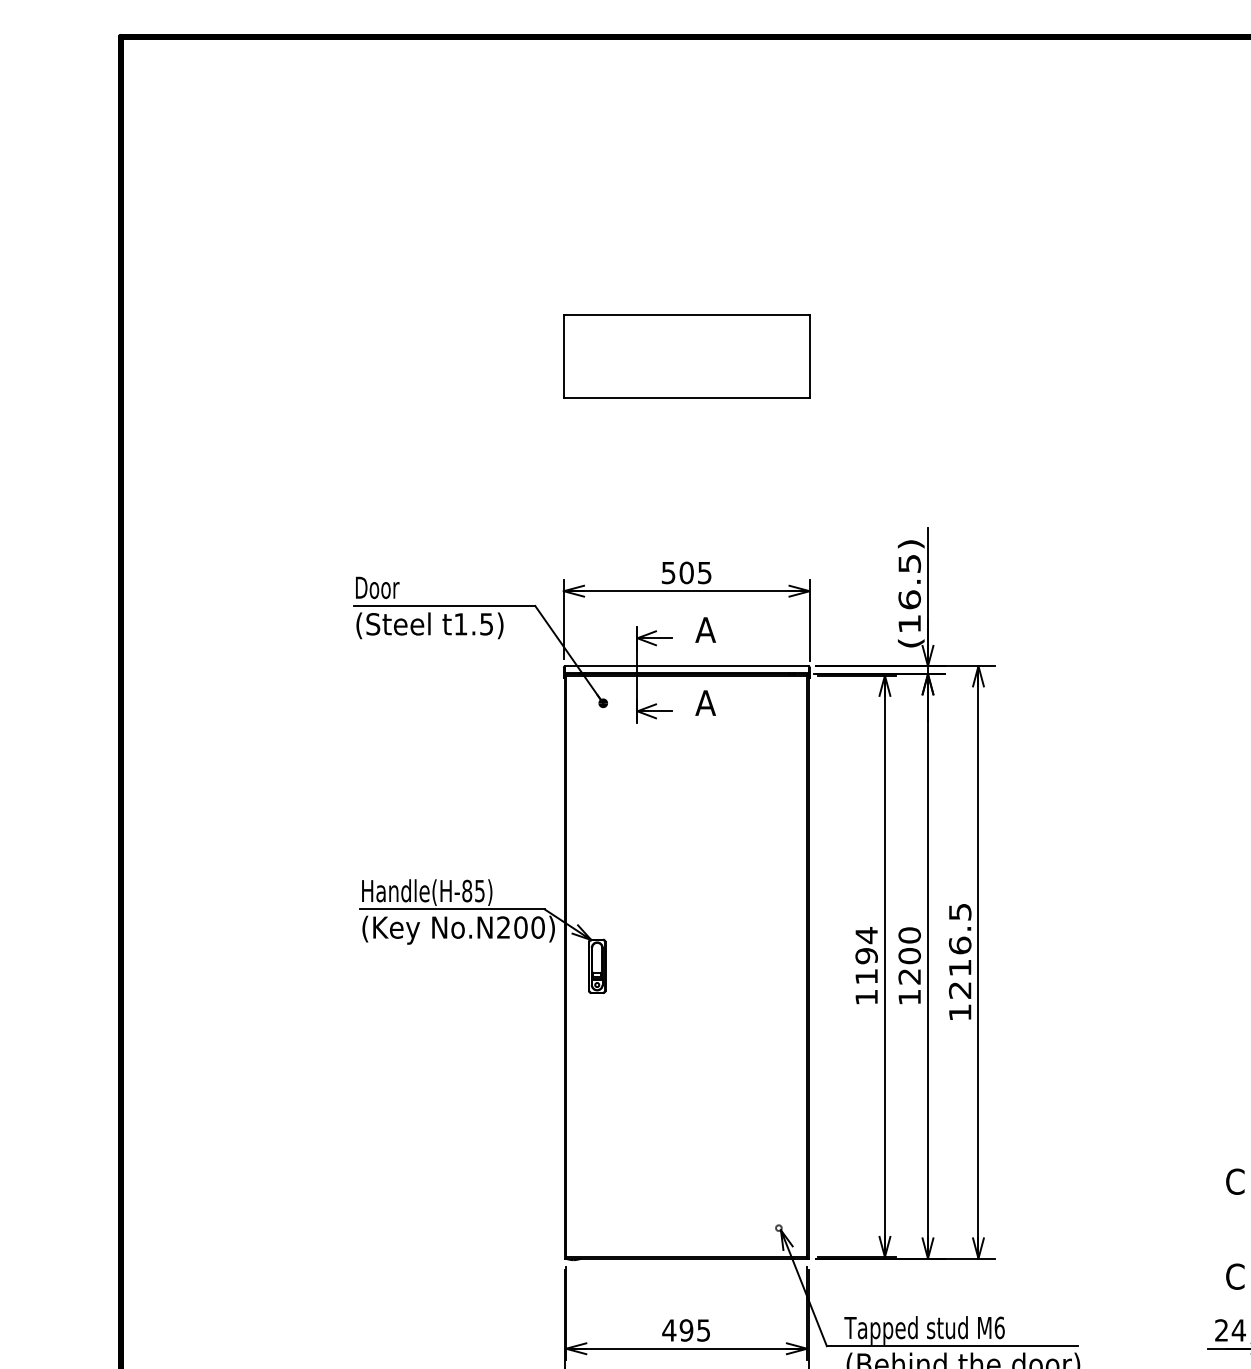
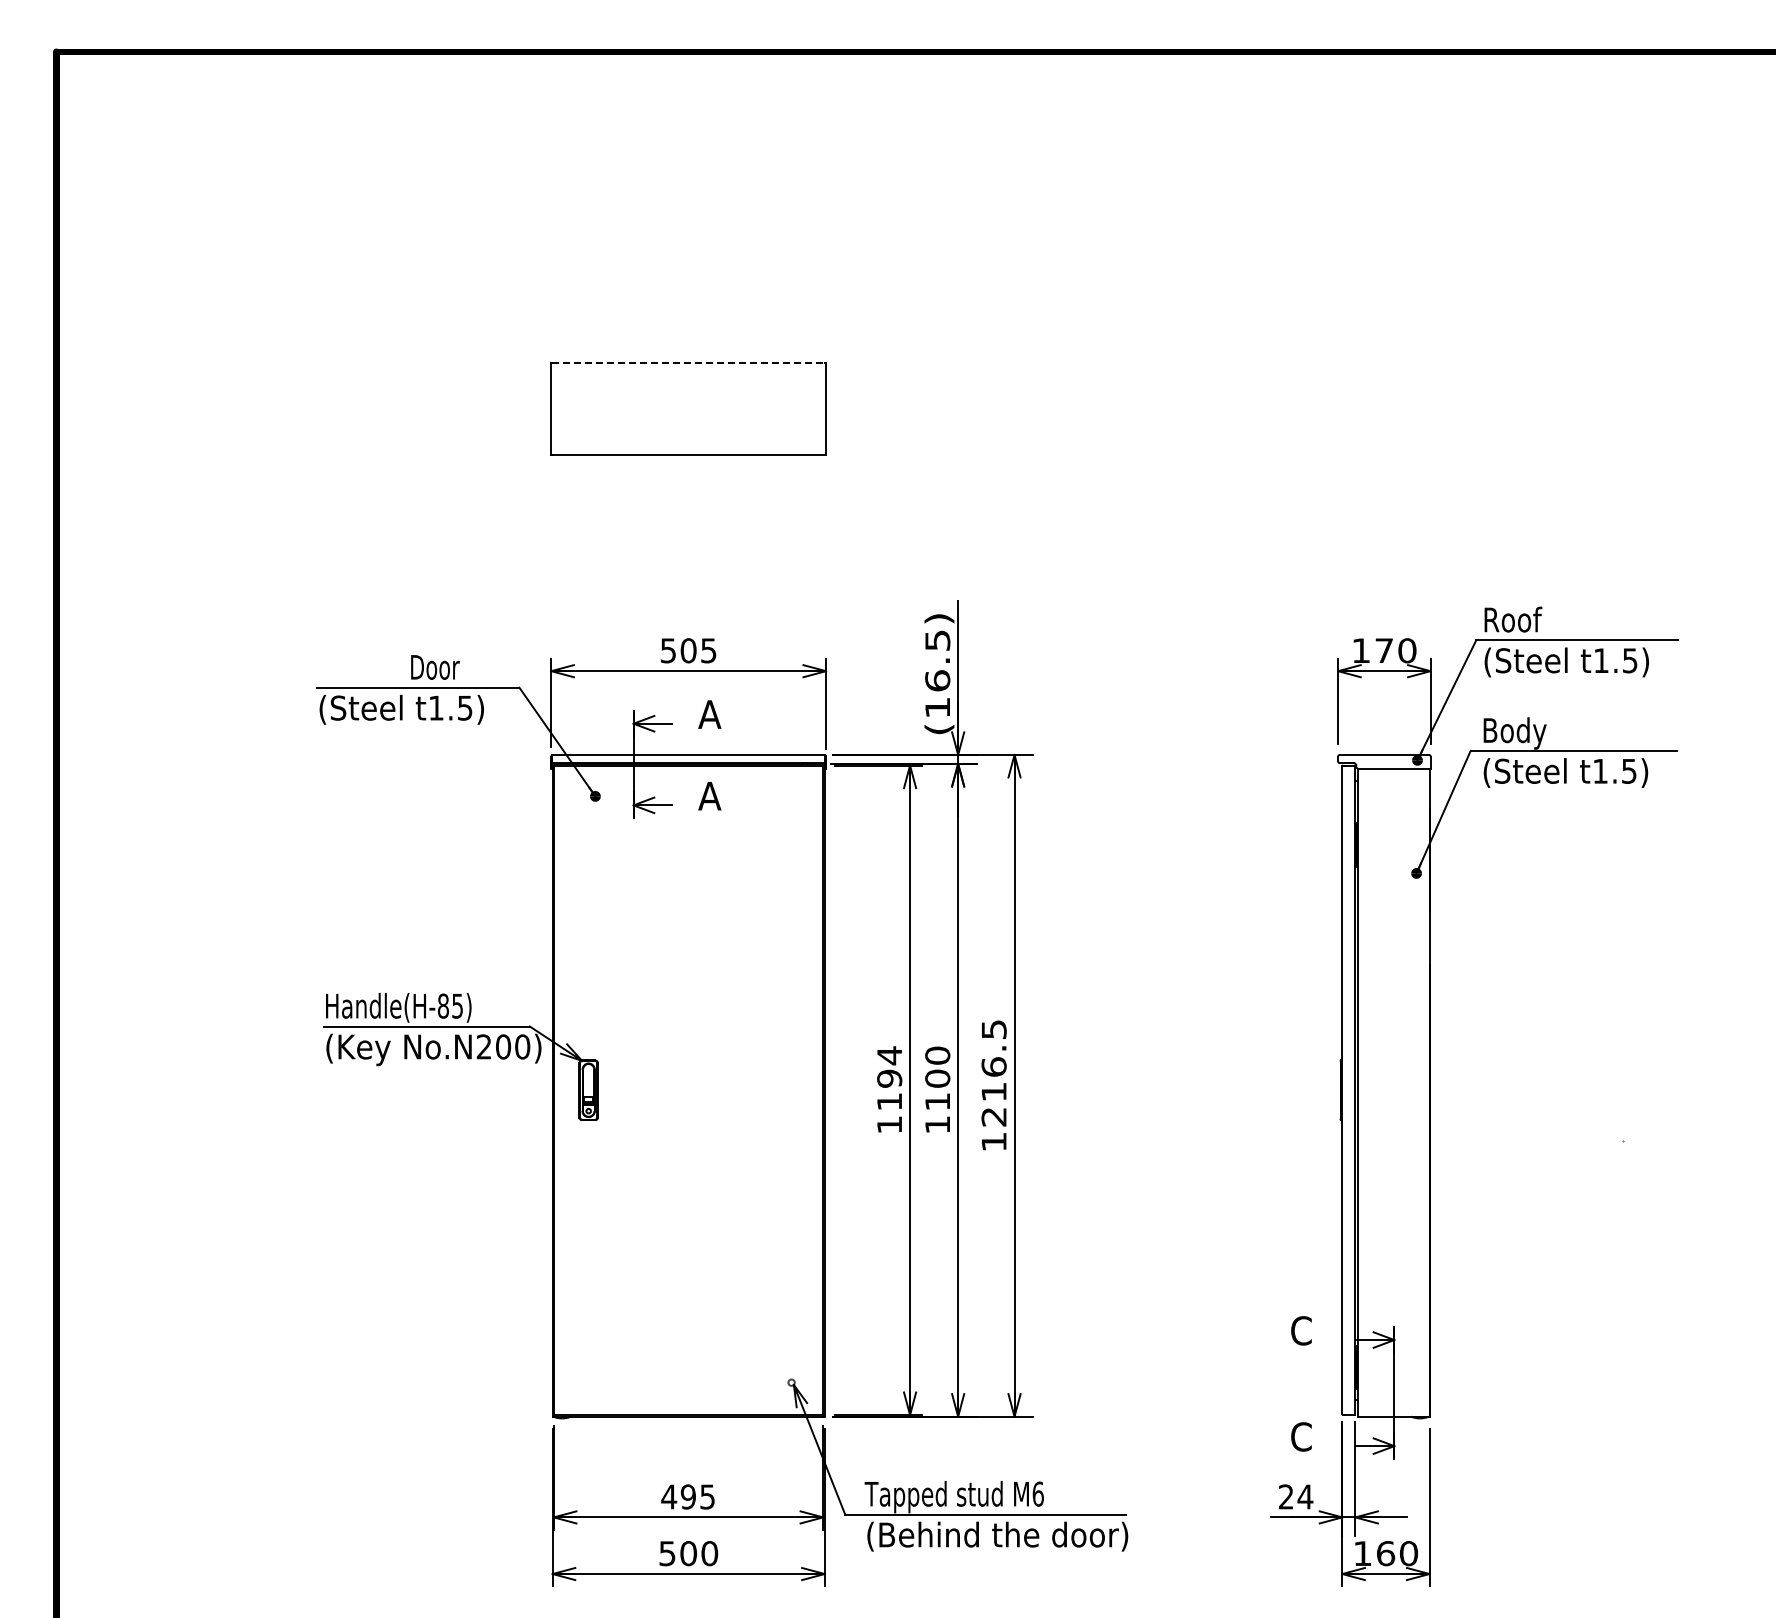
line: (686, 314) -> (688, 362), solid -> dashed
text: (377, 587) -> (435, 667), moved
text: (909, 976) -> (937, 1101), 1200 -> 1100

